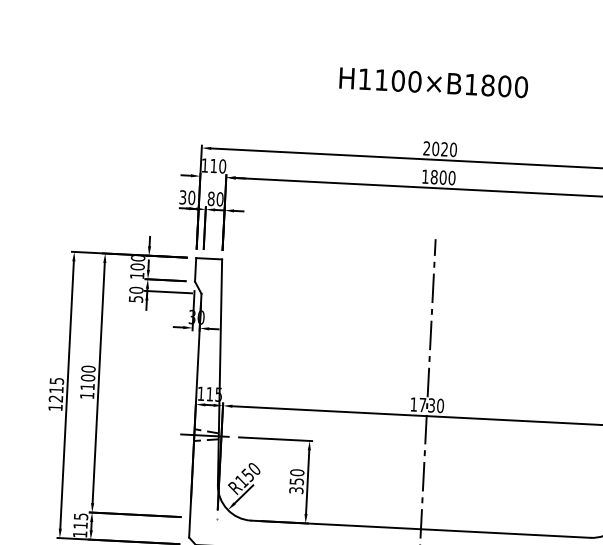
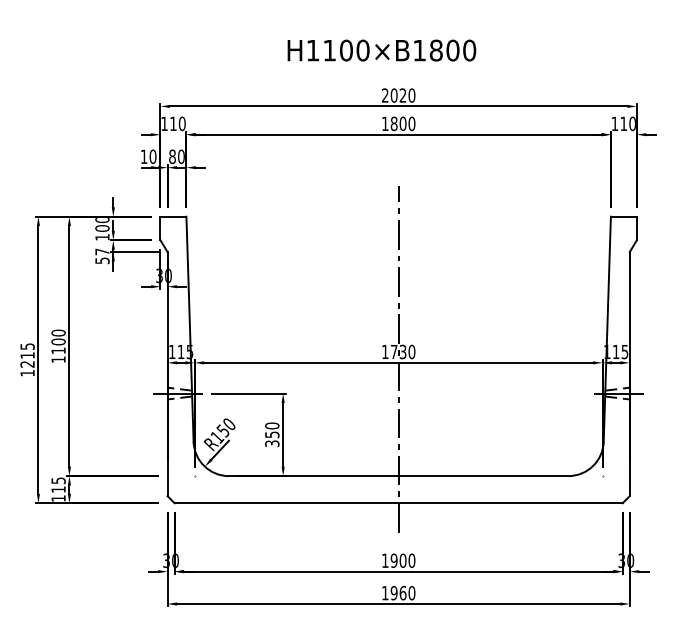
text: (433, 82) -> (381, 50), moved
text: (182, 197) -> (143, 156), 30 -> 10
text: (136, 289) -> (102, 251), 50 -> 57

